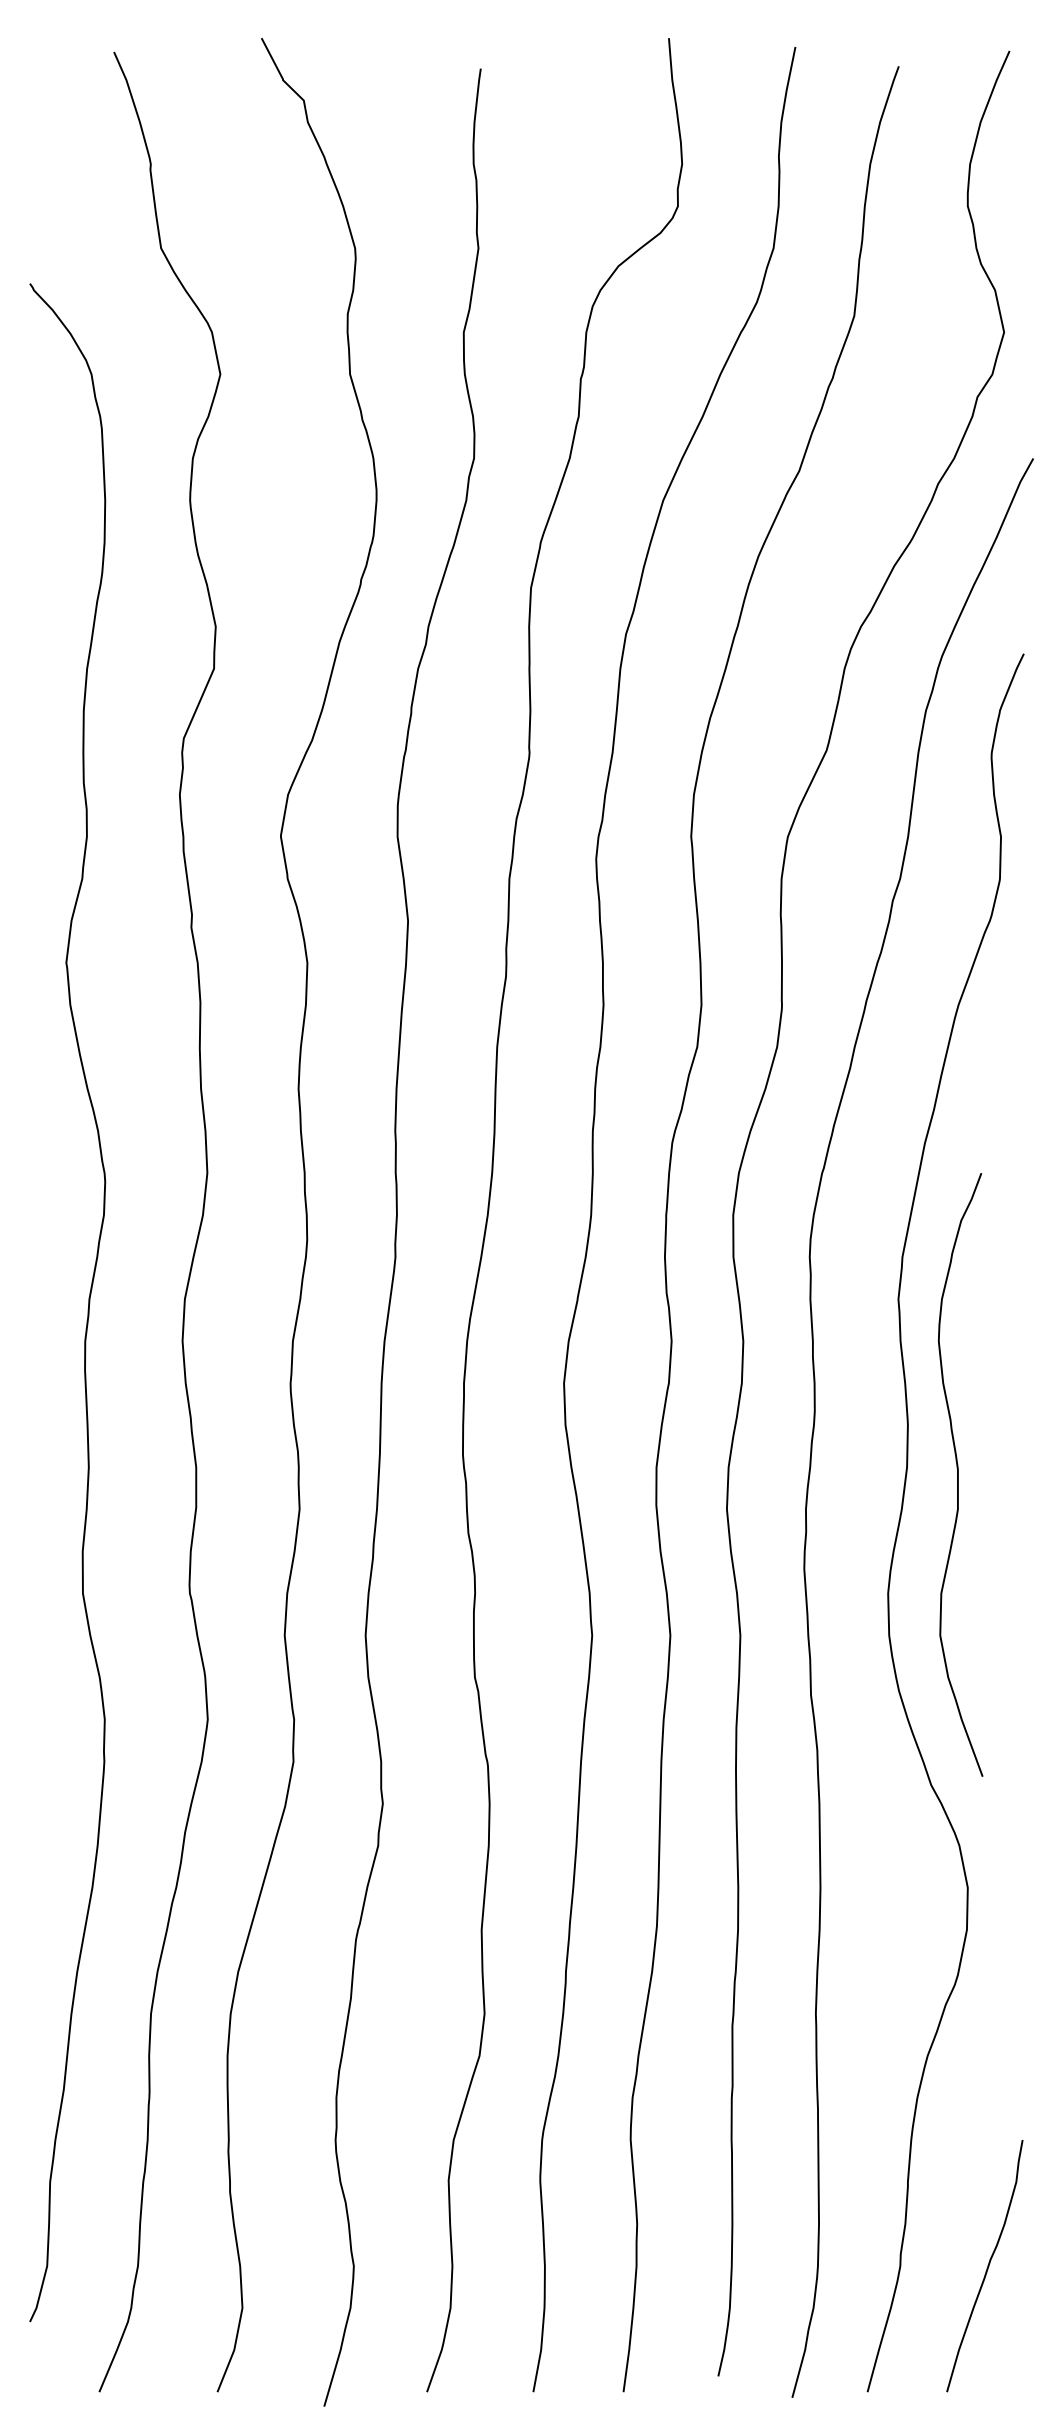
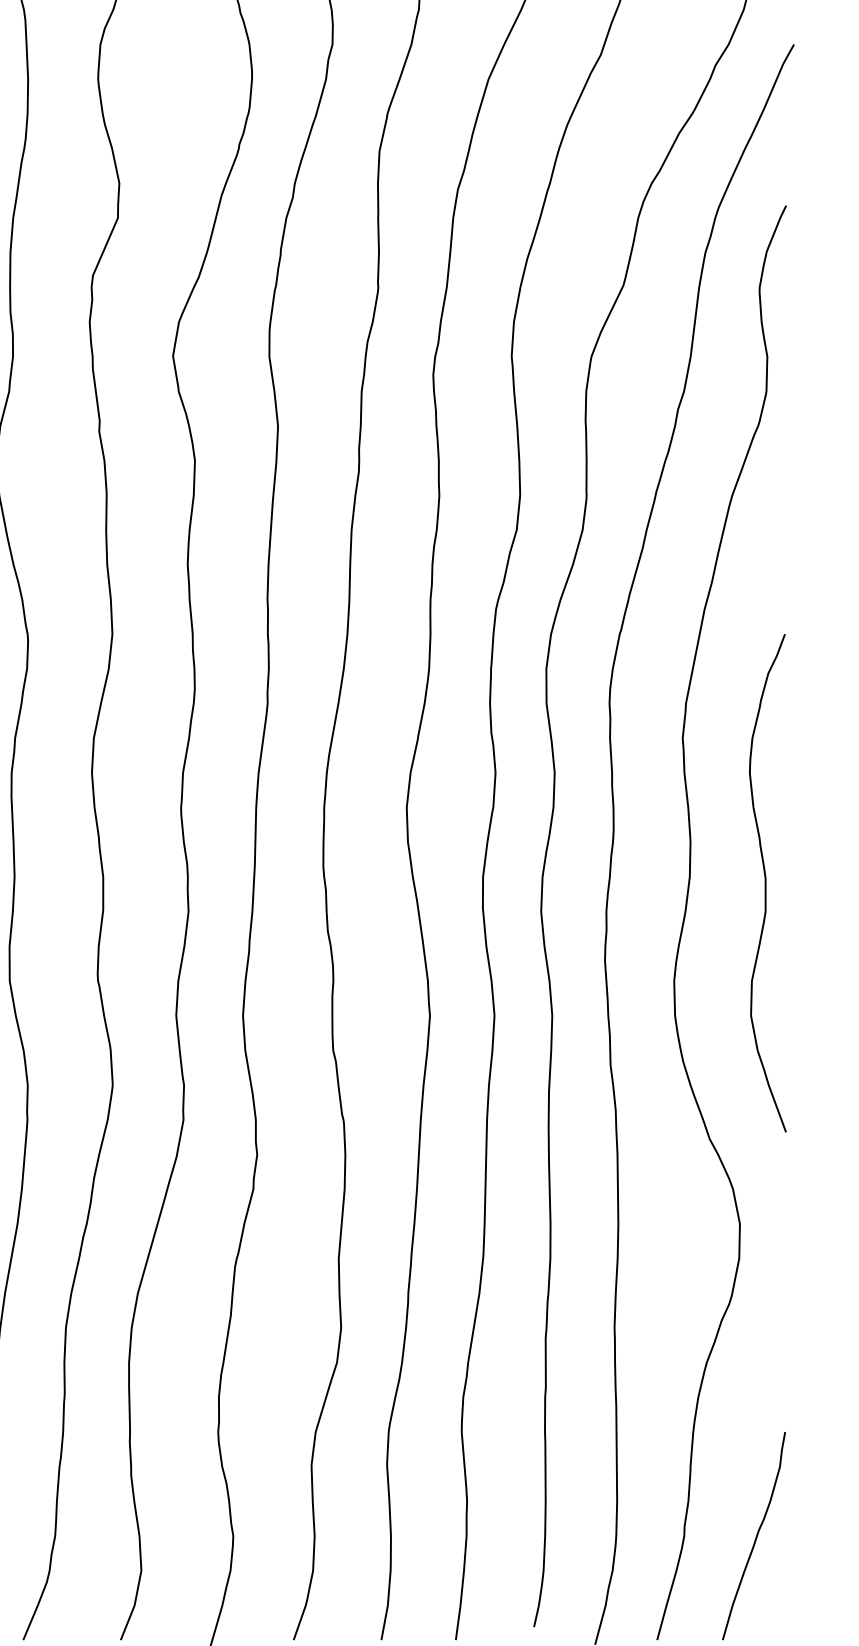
curve: (958, 1474) -> (766, 882), moved

